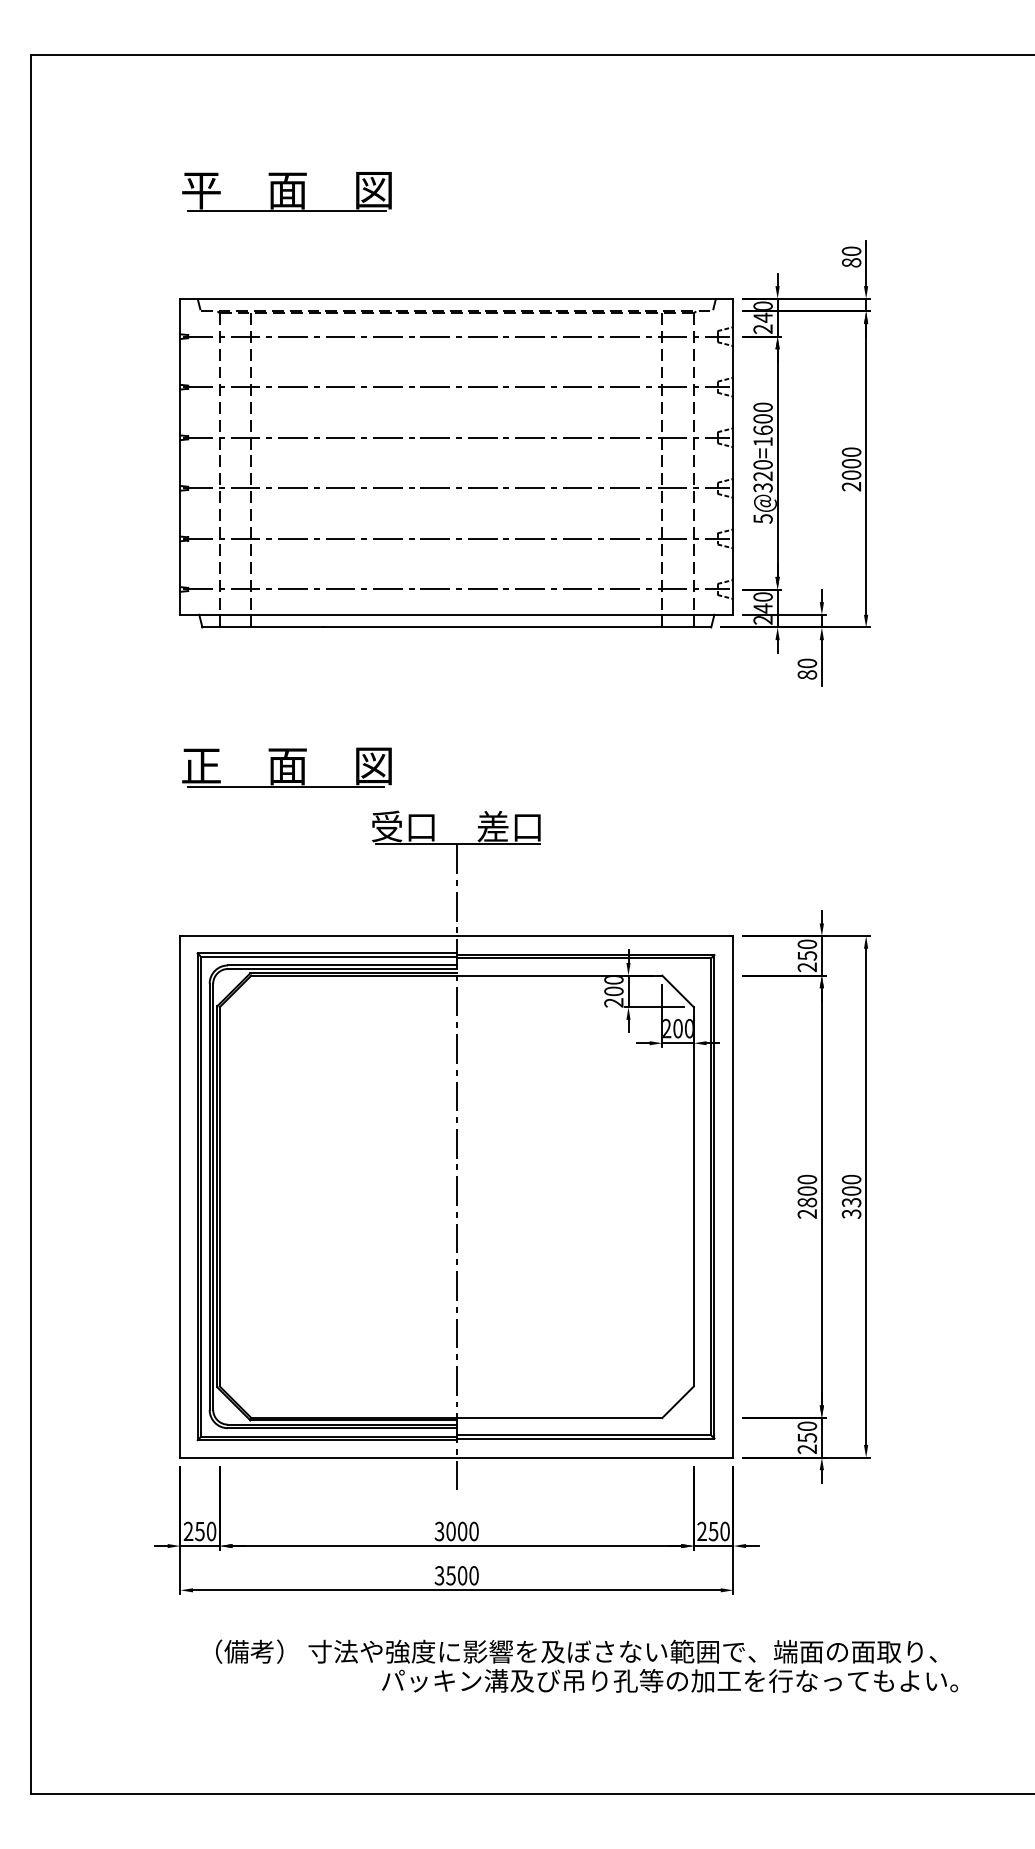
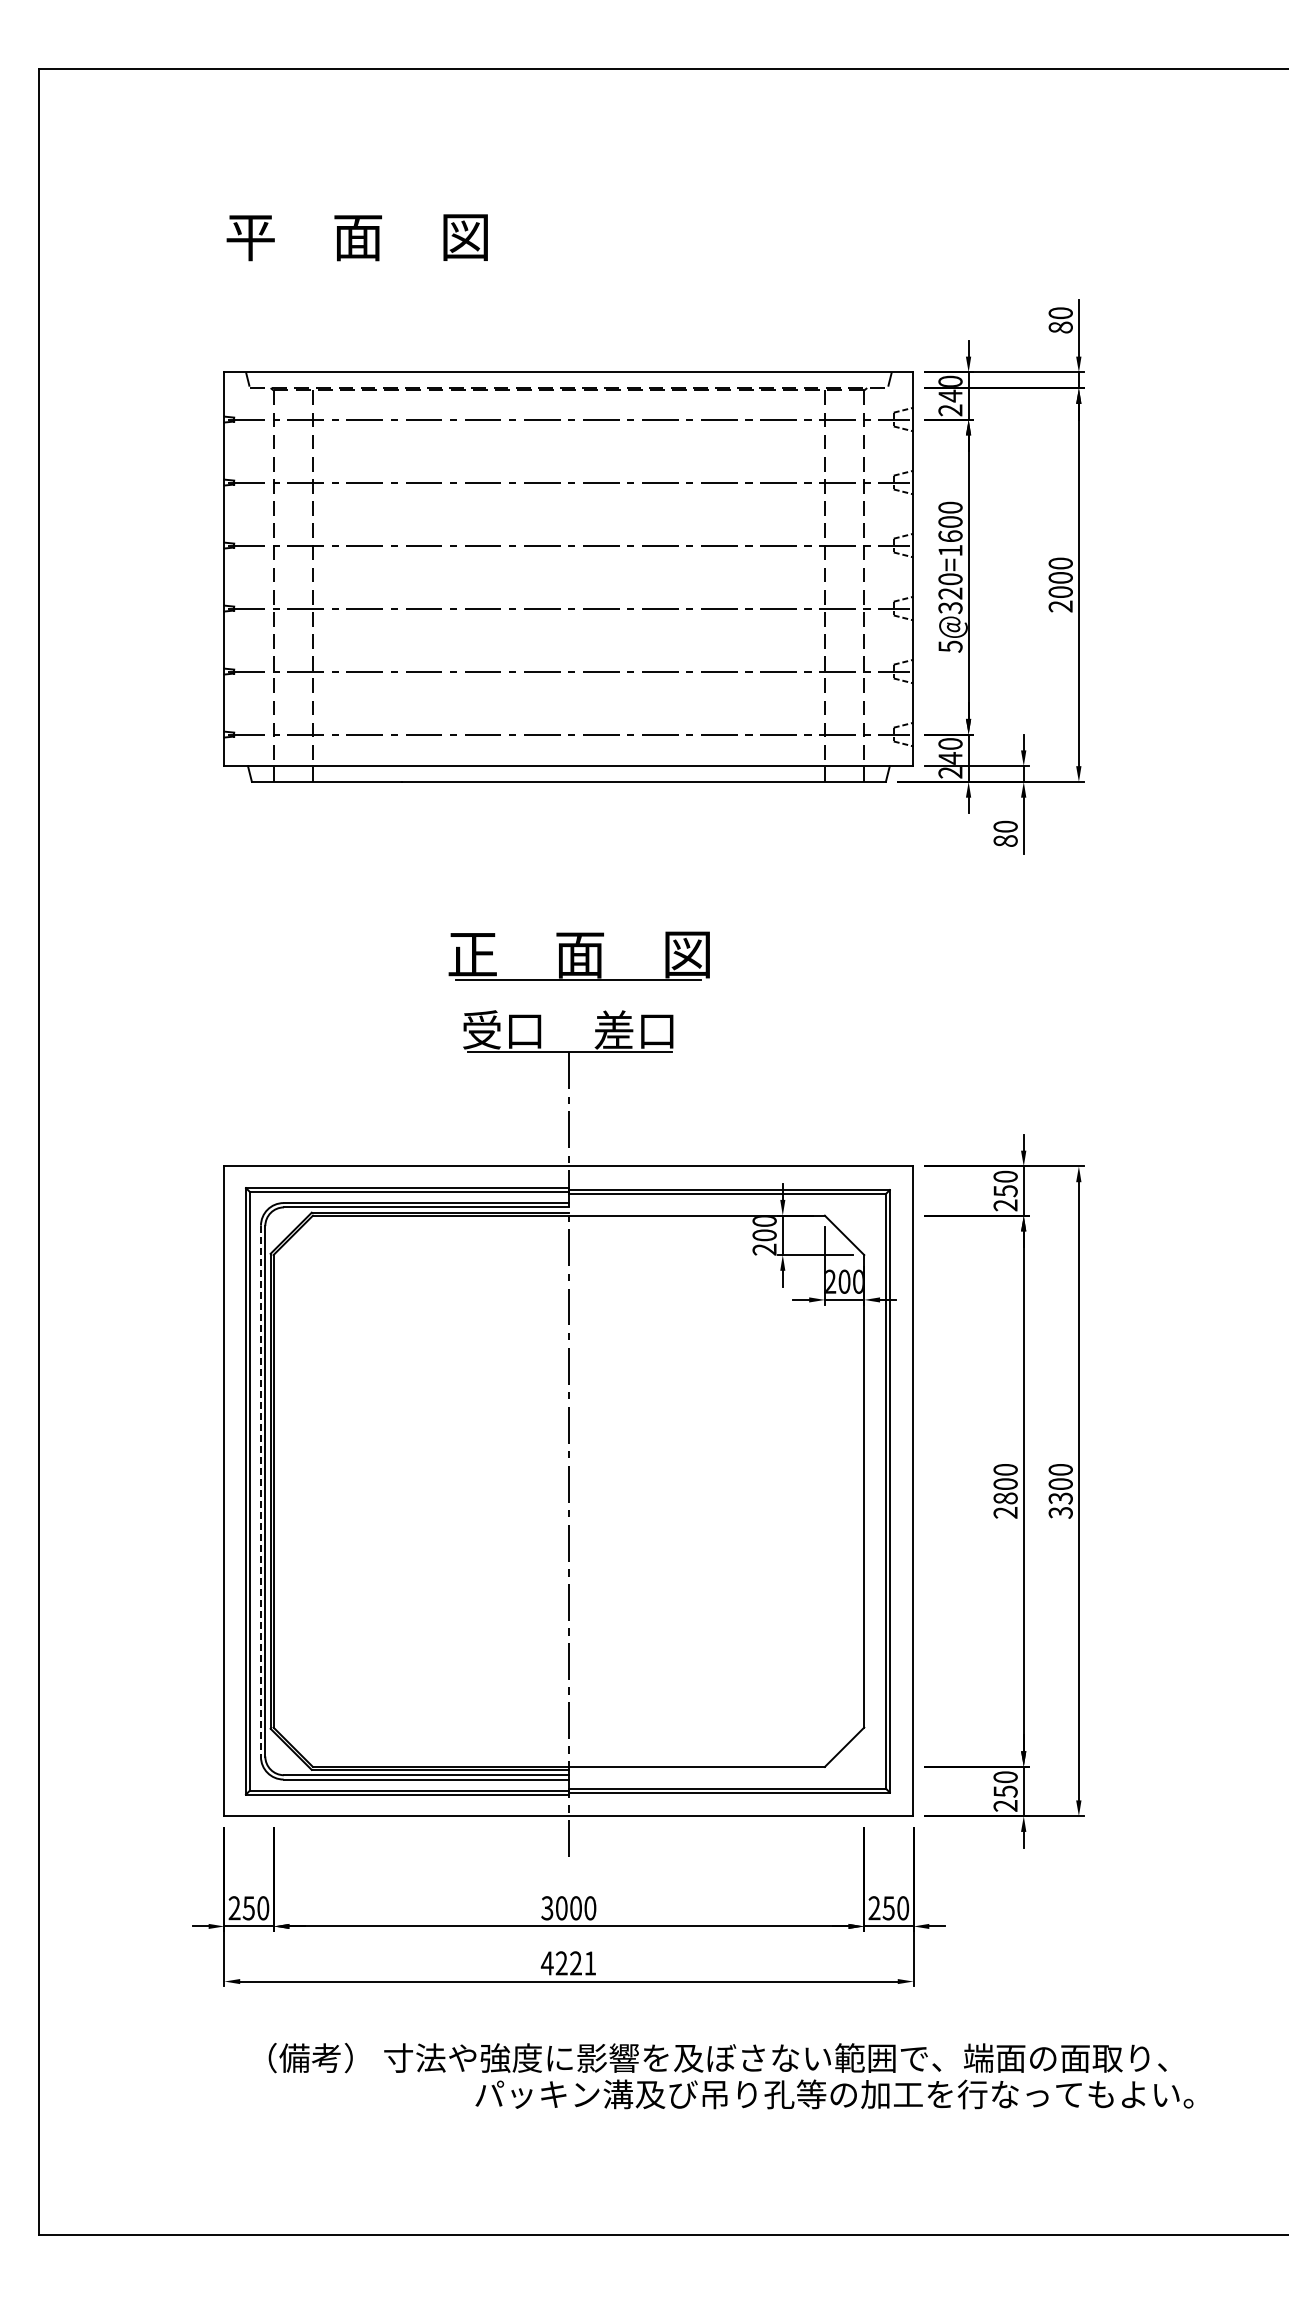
line: (287, 210) -> (357, 262), removed
part: (286, 766) -> (578, 955), moved
line: (209, 1196) -> (260, 1491), solid -> dashed
text: (456, 1575) -> (568, 1963), 3500 -> 4221

